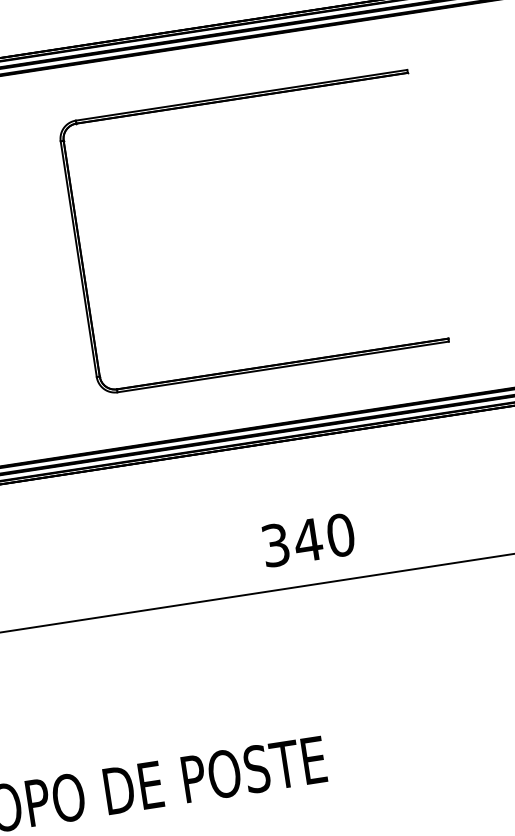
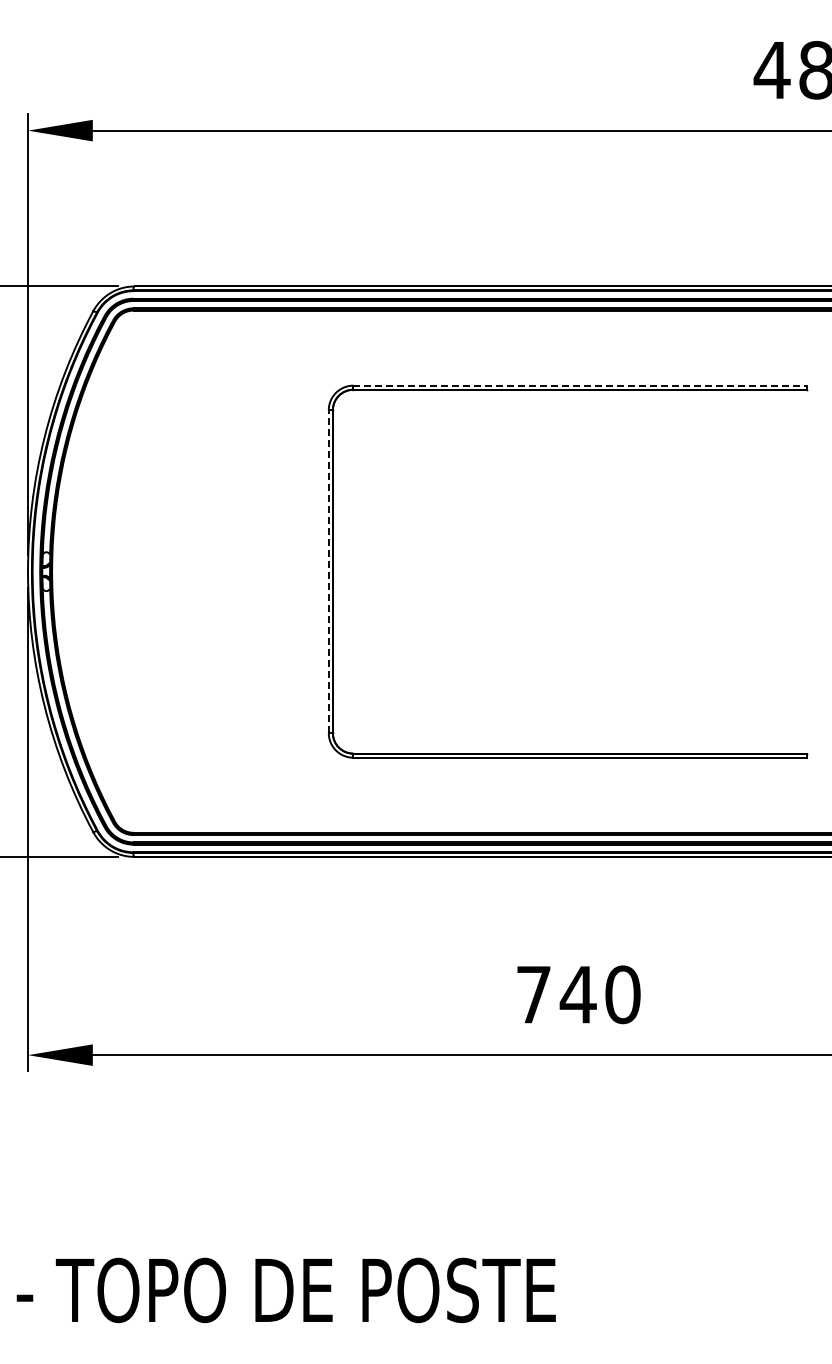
line: (241, 95) -> (580, 385), solid -> dashed
line: (78, 259) -> (328, 571), solid -> dashed
text: (275, 545) -> (533, 994), 340 -> 740

